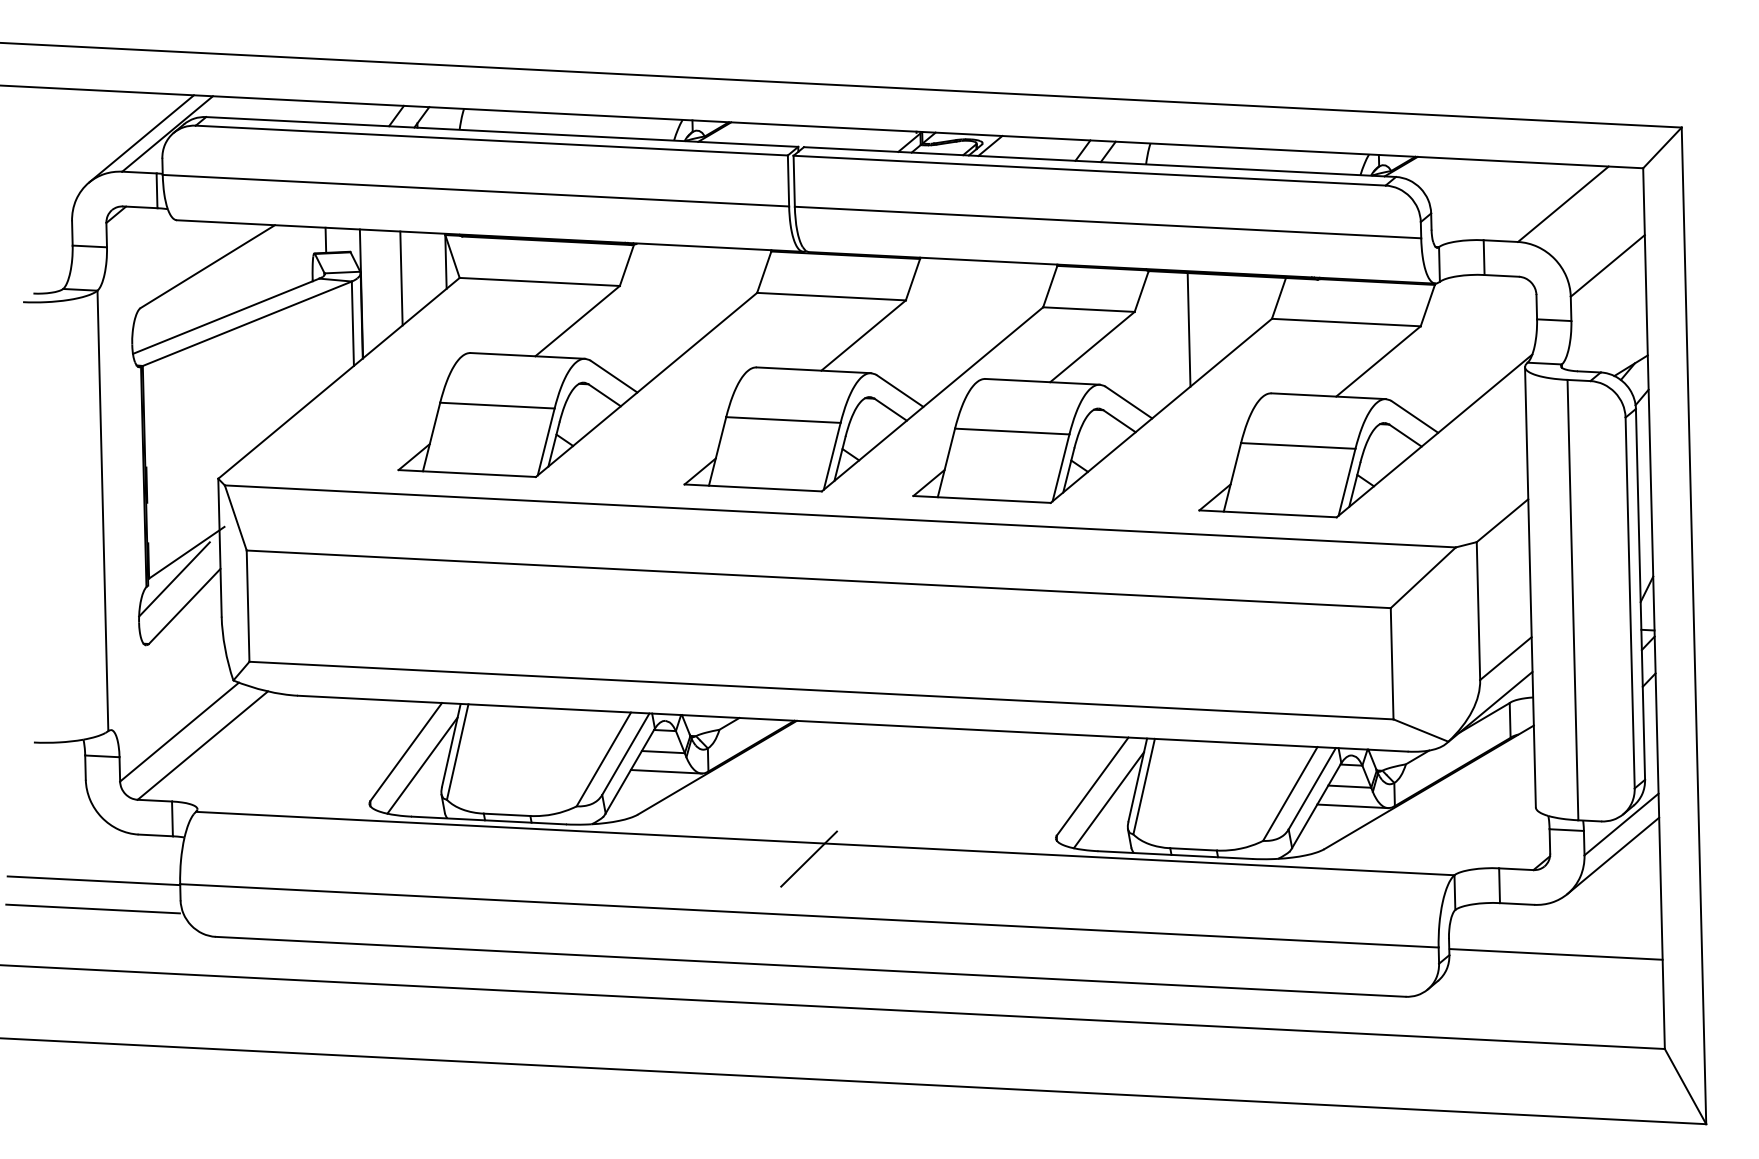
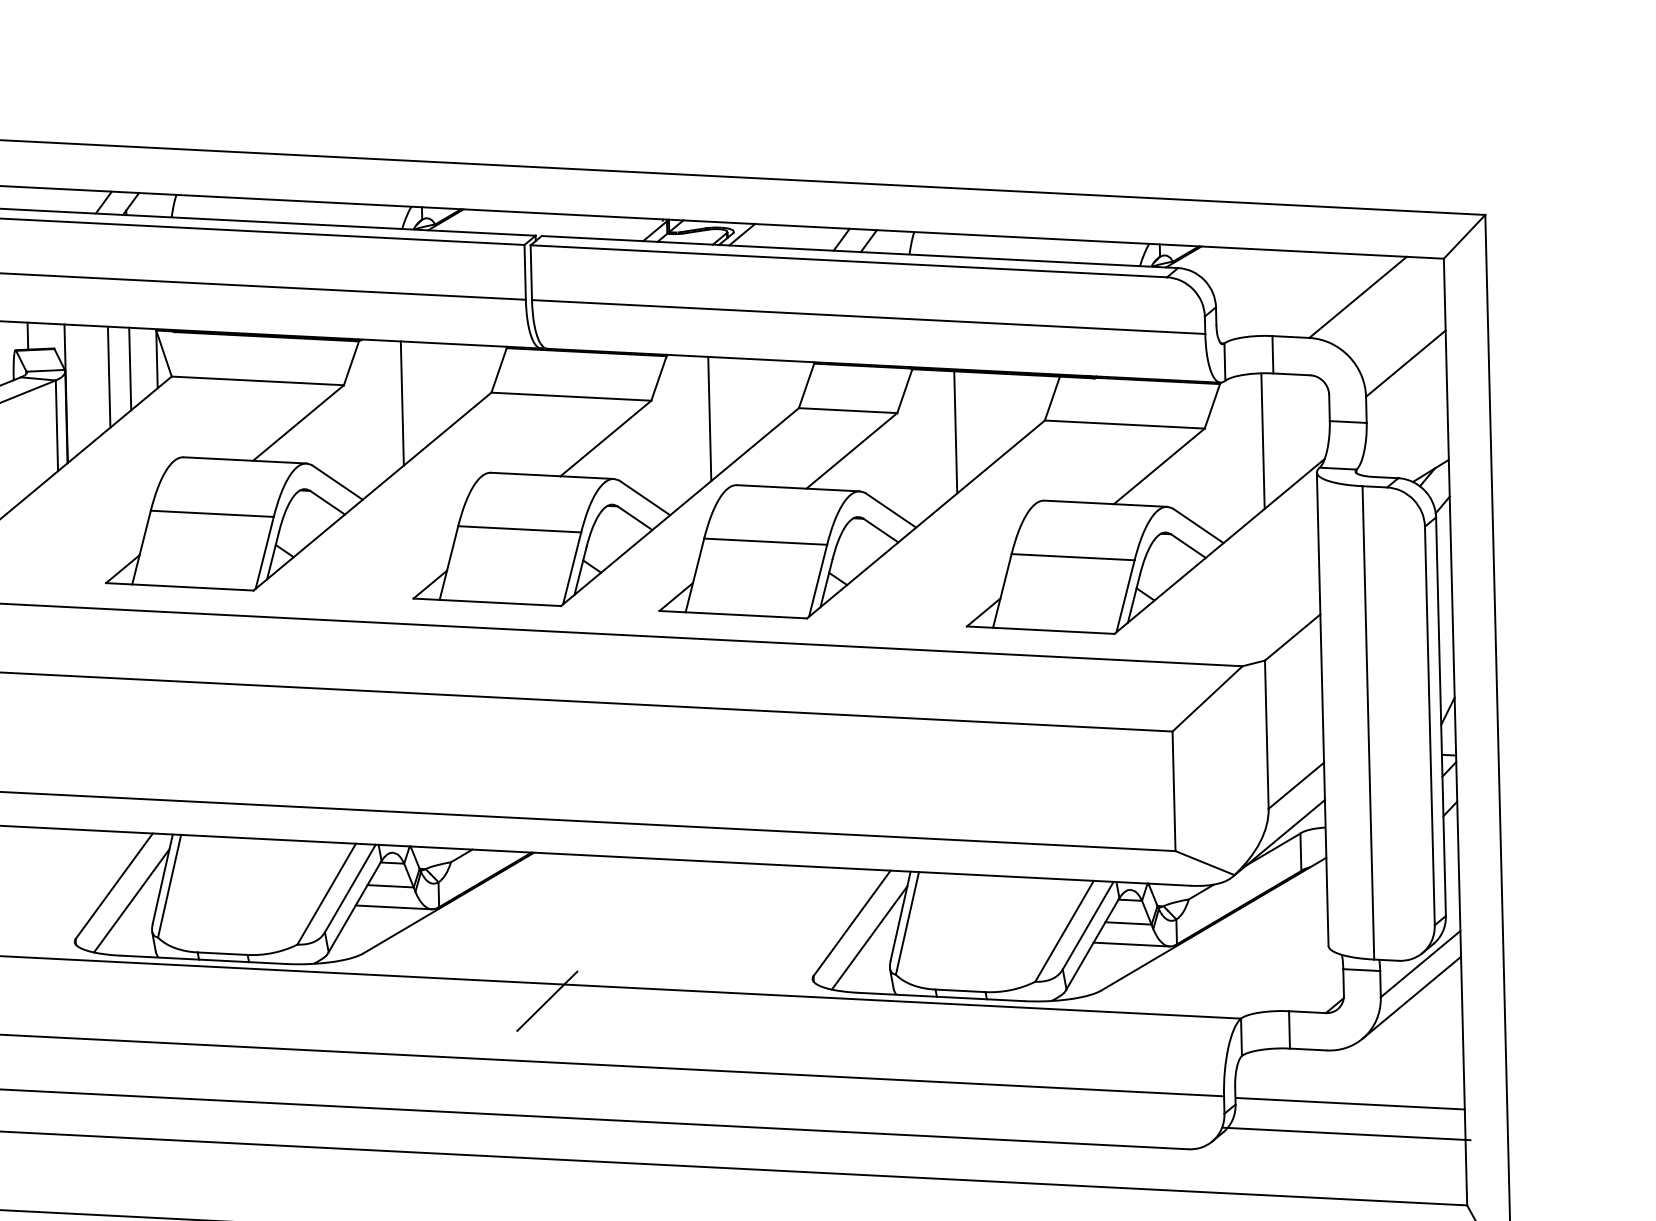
line: (421, 270) -> (130, 368), added
line: (673, 302) -> (401, 402), added
line: (959, 317) -> (708, 419), added
line: (1474, 337) -> (1262, 440), added
line: (1552, 982) -> (1346, 1133), added

